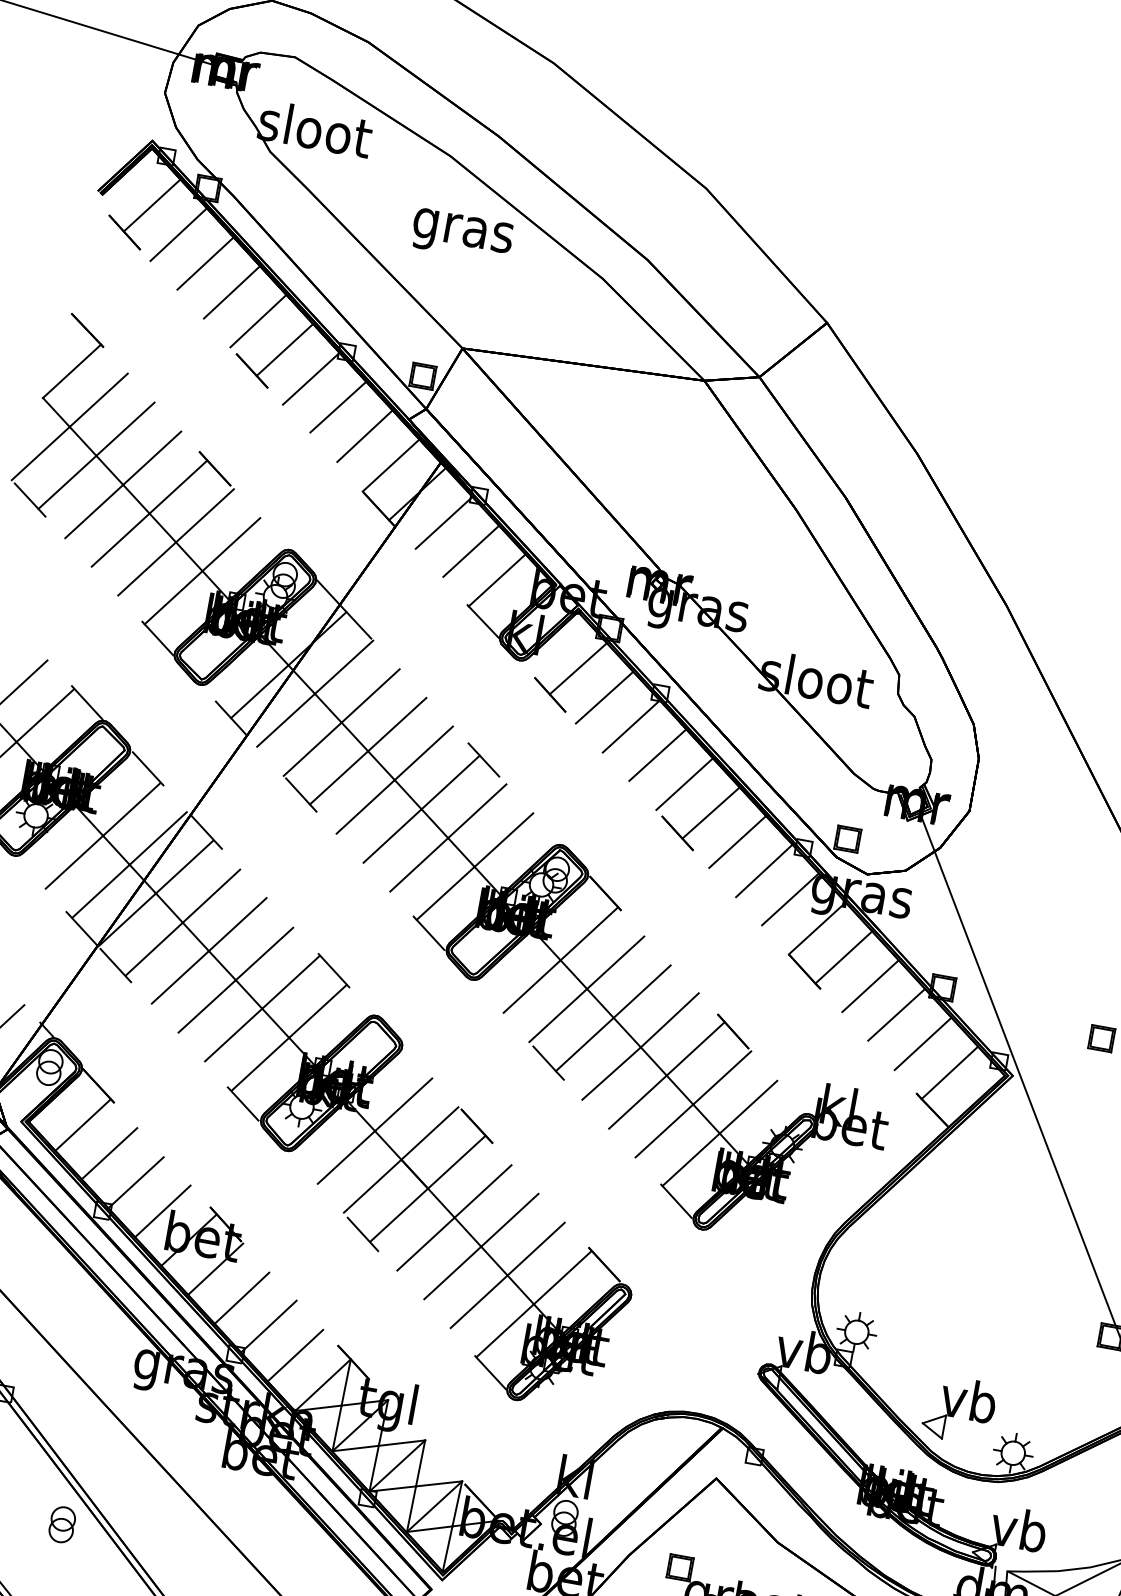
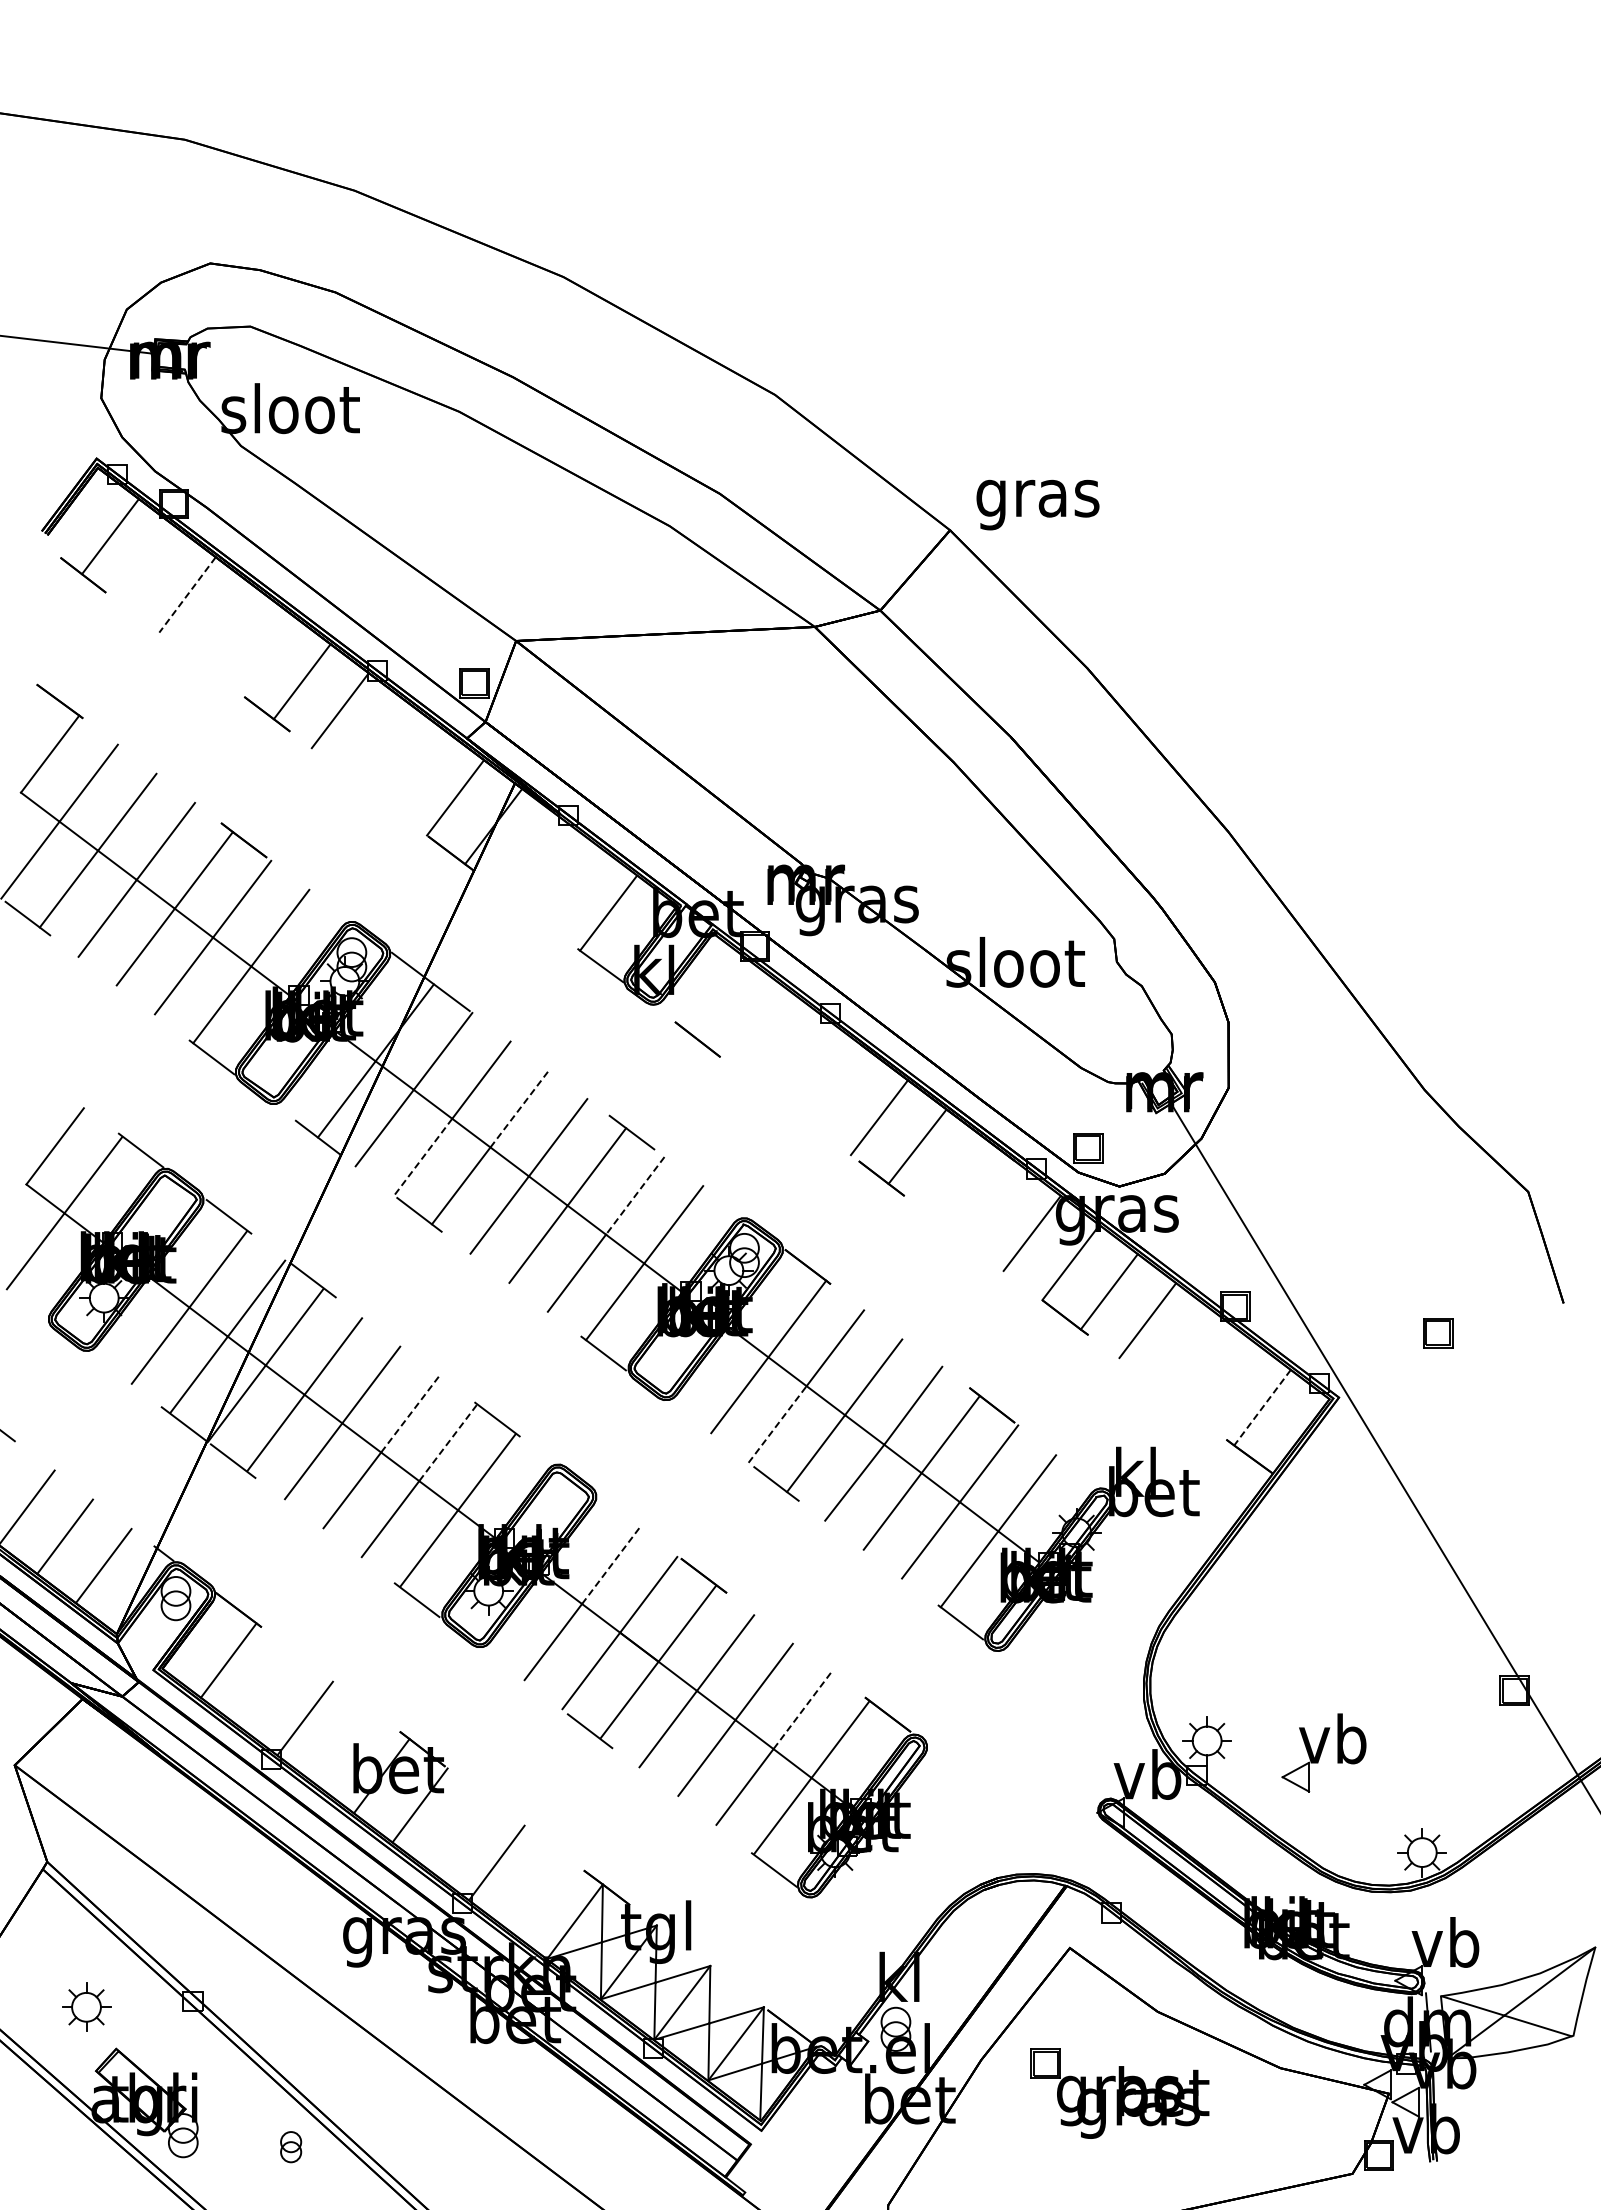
line: (178, 234) -> (148, 565), removed
text: (461, 235) -> (1037, 504), moved
line: (205, 263) -> (187, 595), solid -> dashed
line: (231, 292) -> (225, 623), removed
line: (258, 320) -> (263, 652), removed
line: (337, 406) -> (378, 738), removed
line: (364, 436) -> (417, 768), removed
line: (443, 522) -> (531, 854), removed
line: (470, 551) -> (570, 883), removed
line: (578, 668) -> (725, 1001), removed
line: (604, 698) -> (763, 1031), removed
line: (397, 724) -> (520, 1108), solid -> dashed
line: (630, 726) -> (801, 1059), removed
line: (312, 749) -> (422, 1157), solid -> dashed
line: (657, 755) -> (840, 1088), removed
line: (477, 811) -> (635, 1195), solid -> dashed
line: (737, 841) -> (955, 1175), removed
line: (764, 870) -> (994, 1204), removed
line: (264, 953) -> (409, 1414), solid -> dashed
line: (291, 982) -> (448, 1443), solid -> dashed
line: (896, 1014) -> (1185, 1349), removed
line: (558, 1015) -> (777, 1424), solid -> dashed
line: (922, 1043) -> (1223, 1378), removed
line: (949, 1073) -> (1262, 1408), solid -> dashed
line: (403, 1105) -> (610, 1566), solid -> dashed
line: (109, 1153) -> (266, 1689), removed
line: (162, 1211) -> (343, 1747), removed
line: (536, 1249) -> (802, 1711), solid -> dashed
line: (241, 1297) -> (457, 1834), removed
line: (295, 1355) -> (535, 1892), removed
part: (959, 1409) -> (1323, 1752), moved
part: (61, 1524) -> (290, 2146), size x0.7

